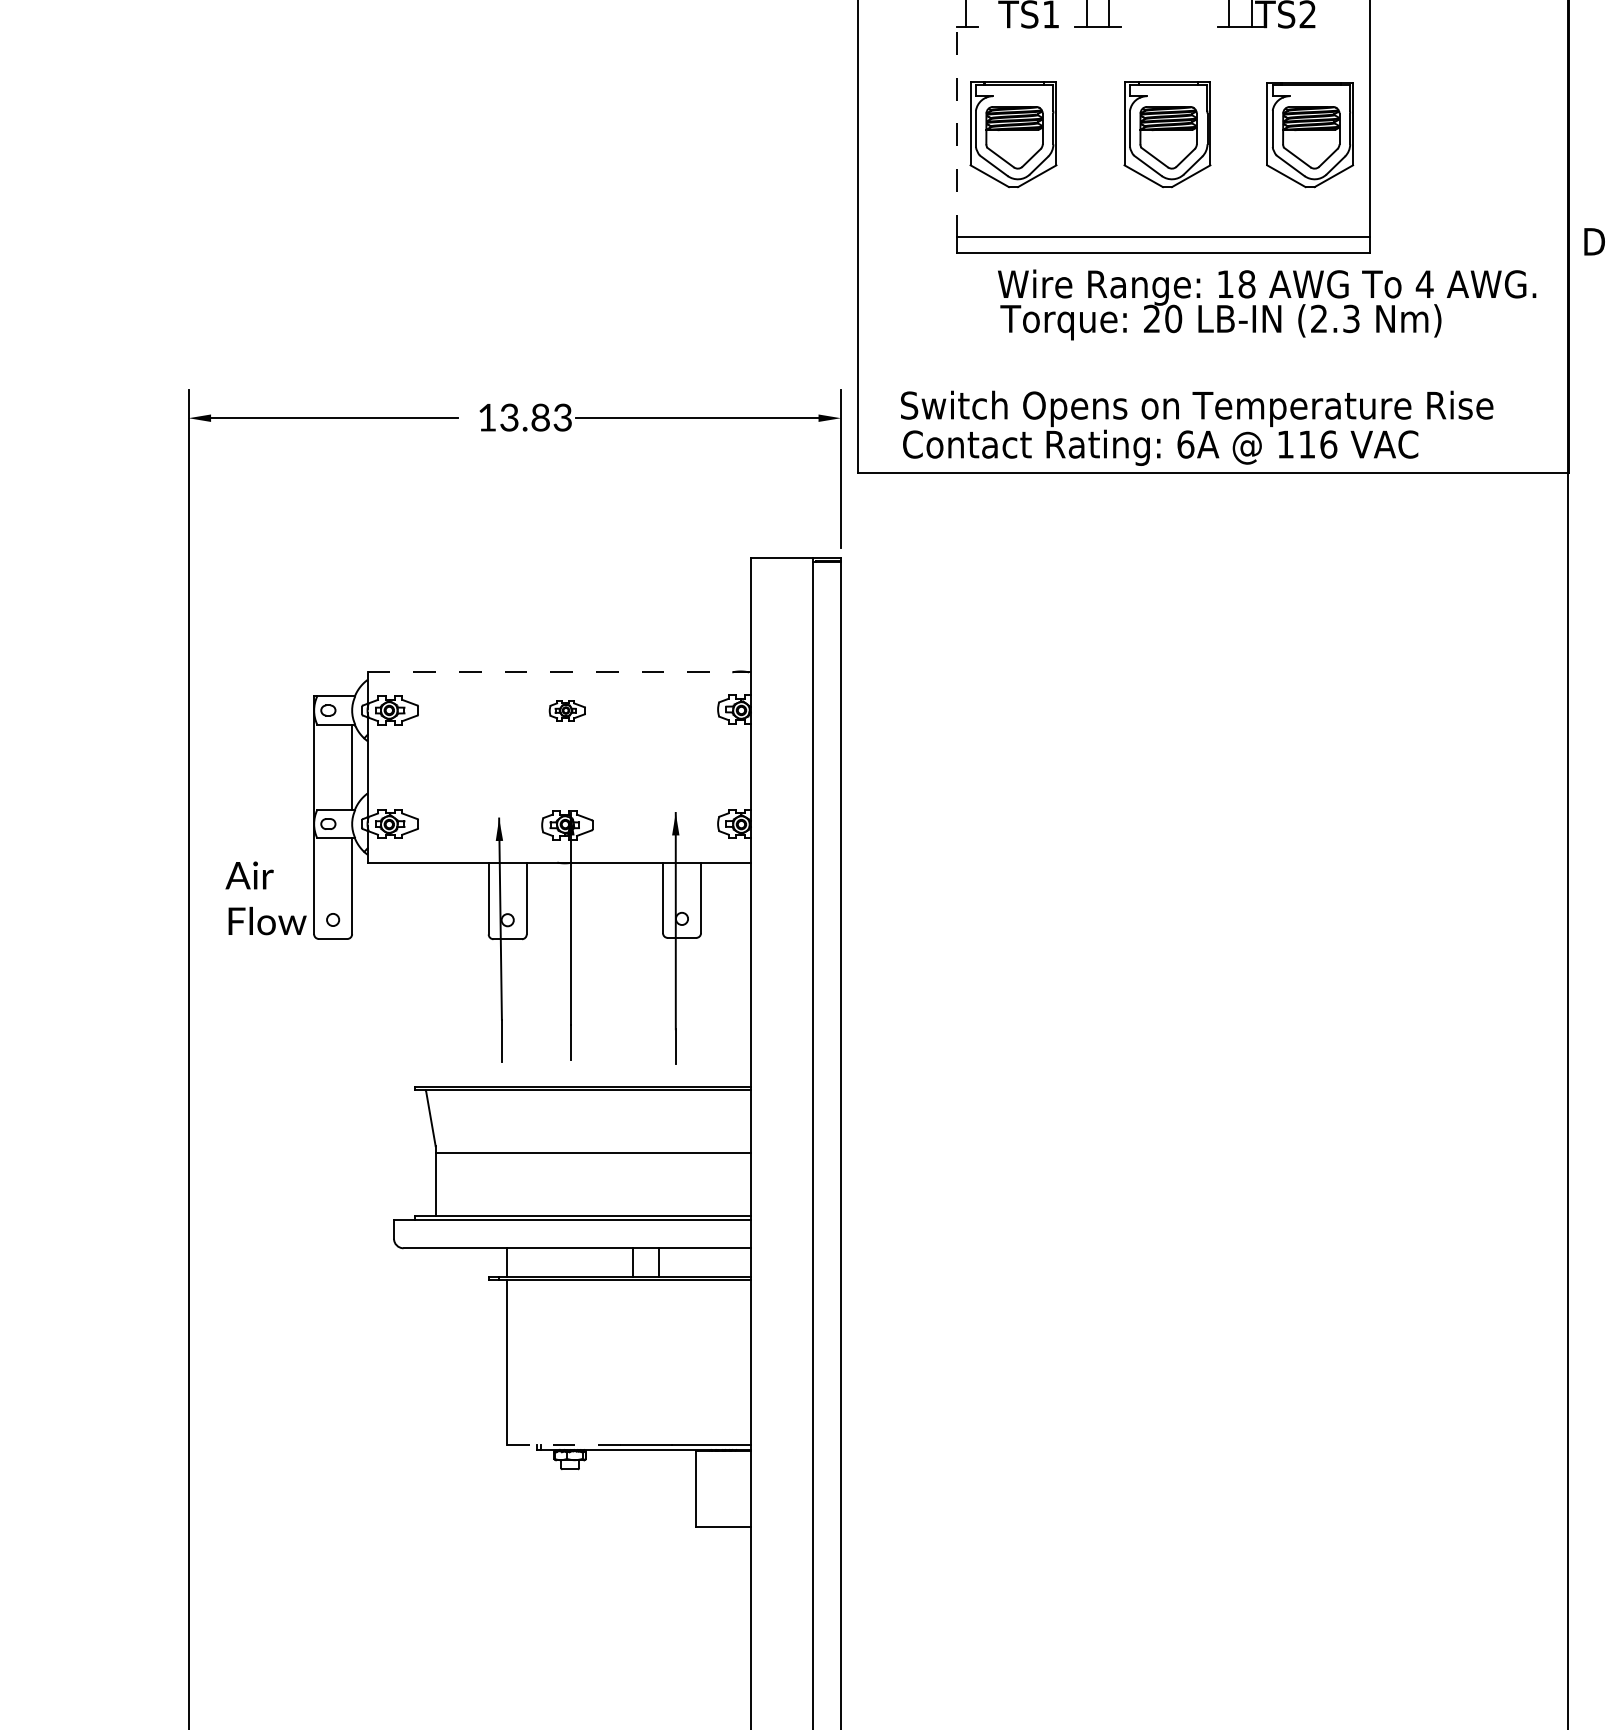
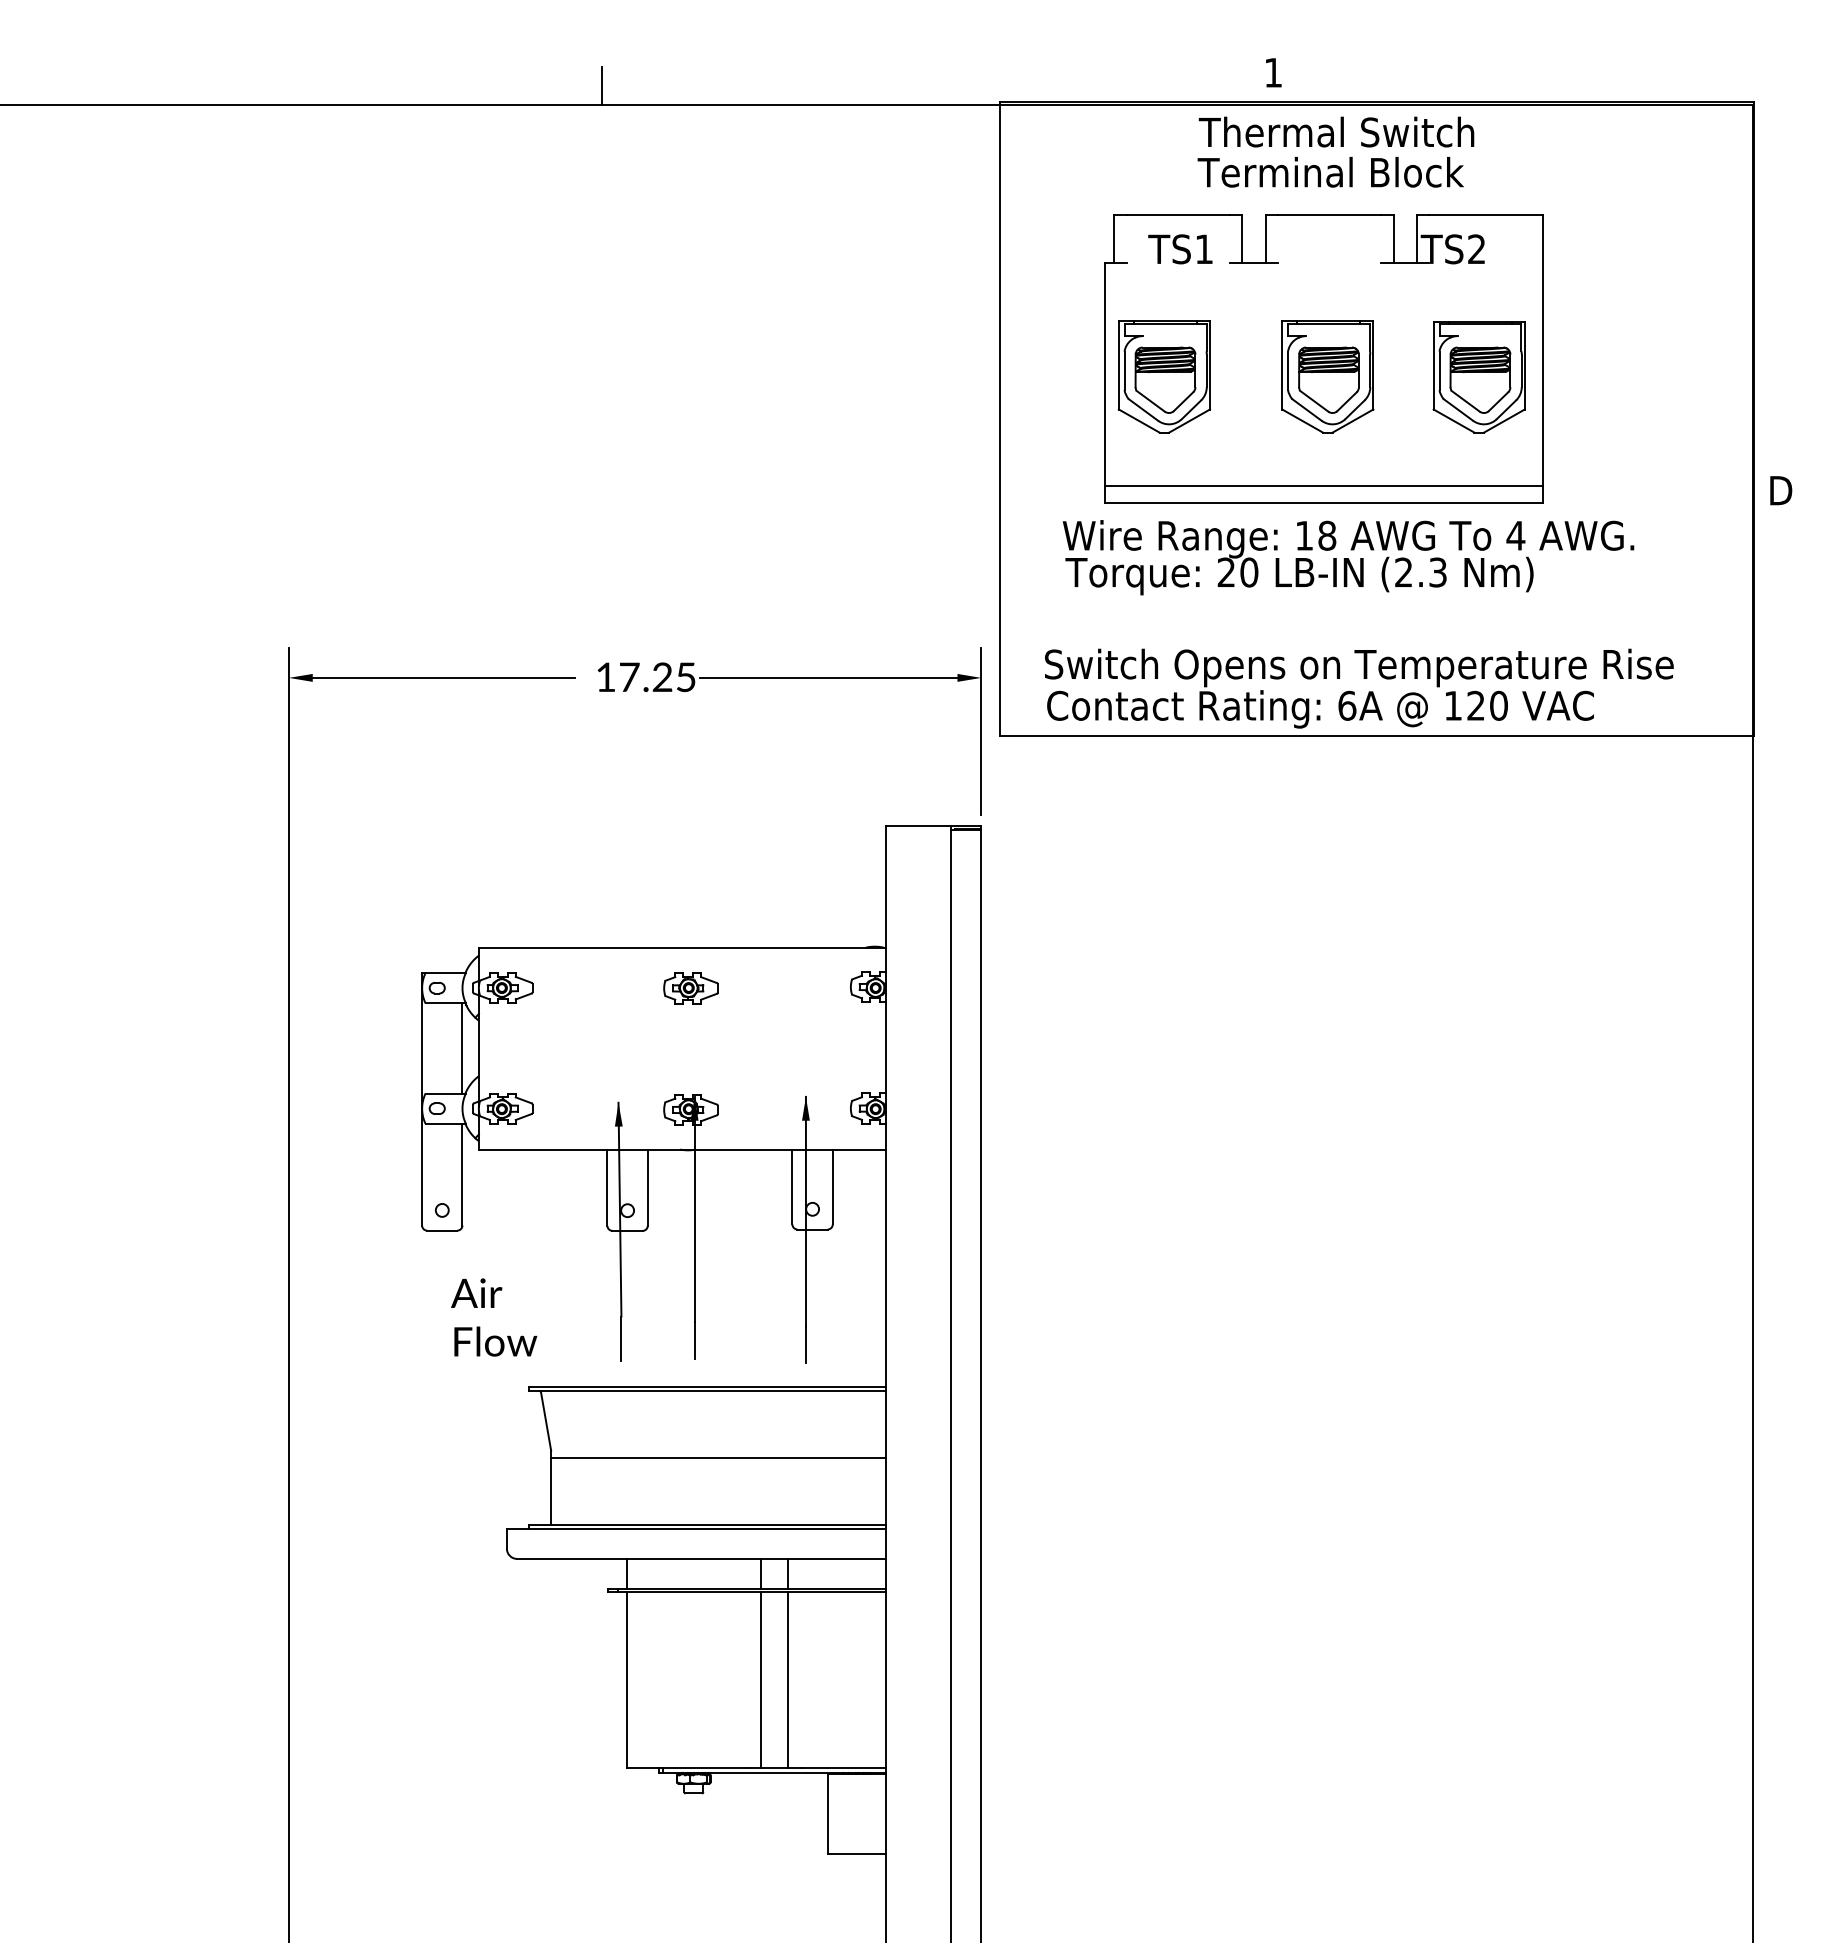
line: (957, 132) -> (1104, 374), dashed -> solid
text: (1267, 304) -> (1348, 557), moved
text: (535, 417) -> (657, 677), 13.83 -> 17.25
text: (1317, 444) -> (1487, 705), 116 -> 120
line: (559, 672) -> (682, 947), dashed -> solid
part: (566, 710) -> (690, 988), size x1.43
text: (266, 898) -> (494, 1317), moved
line: (632, 1362) -> (760, 1680), added
line: (659, 1362) -> (788, 1680), added
line: (564, 1445) -> (687, 1768), dashed -> solid

